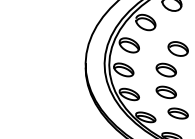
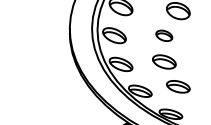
part: (165, 69) -> (163, 35), size x0.7

